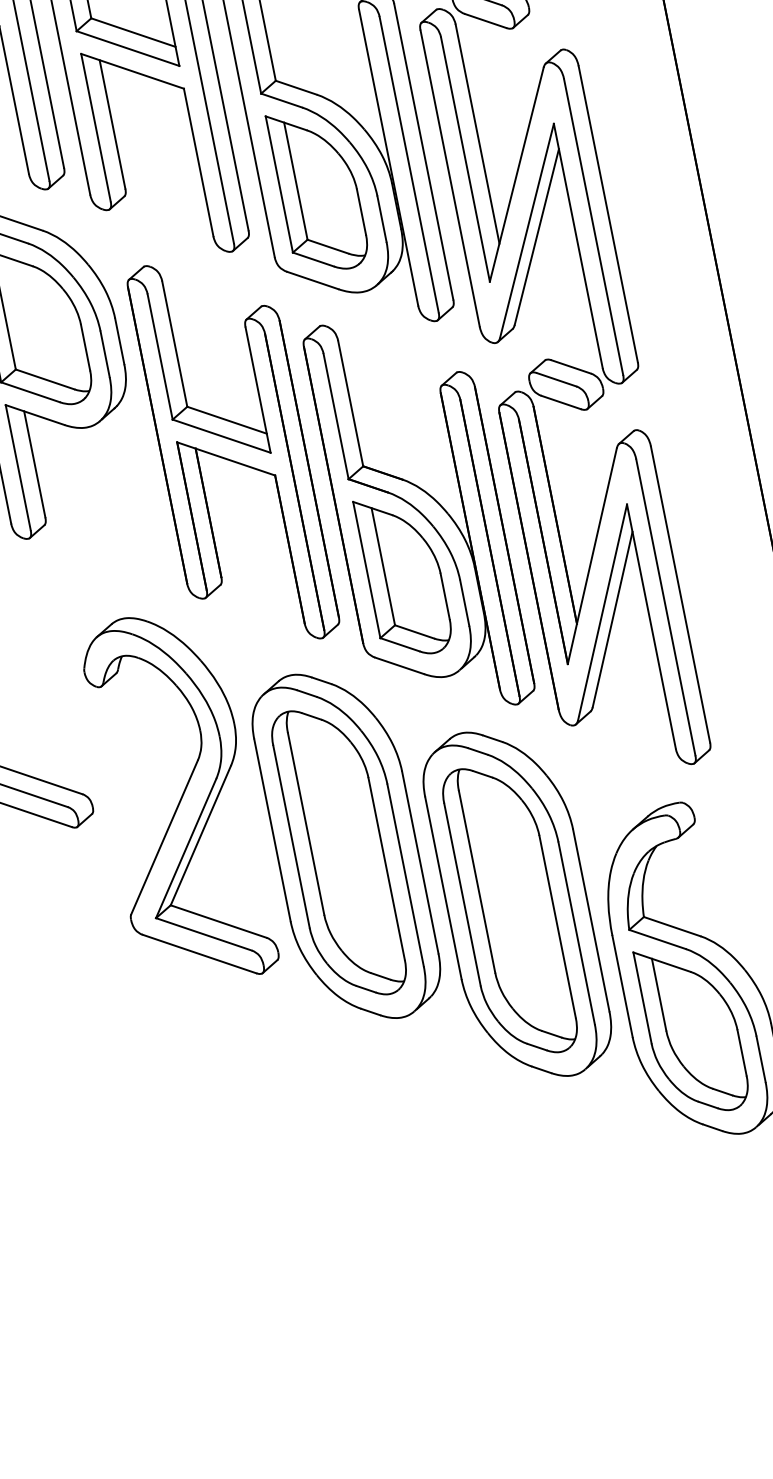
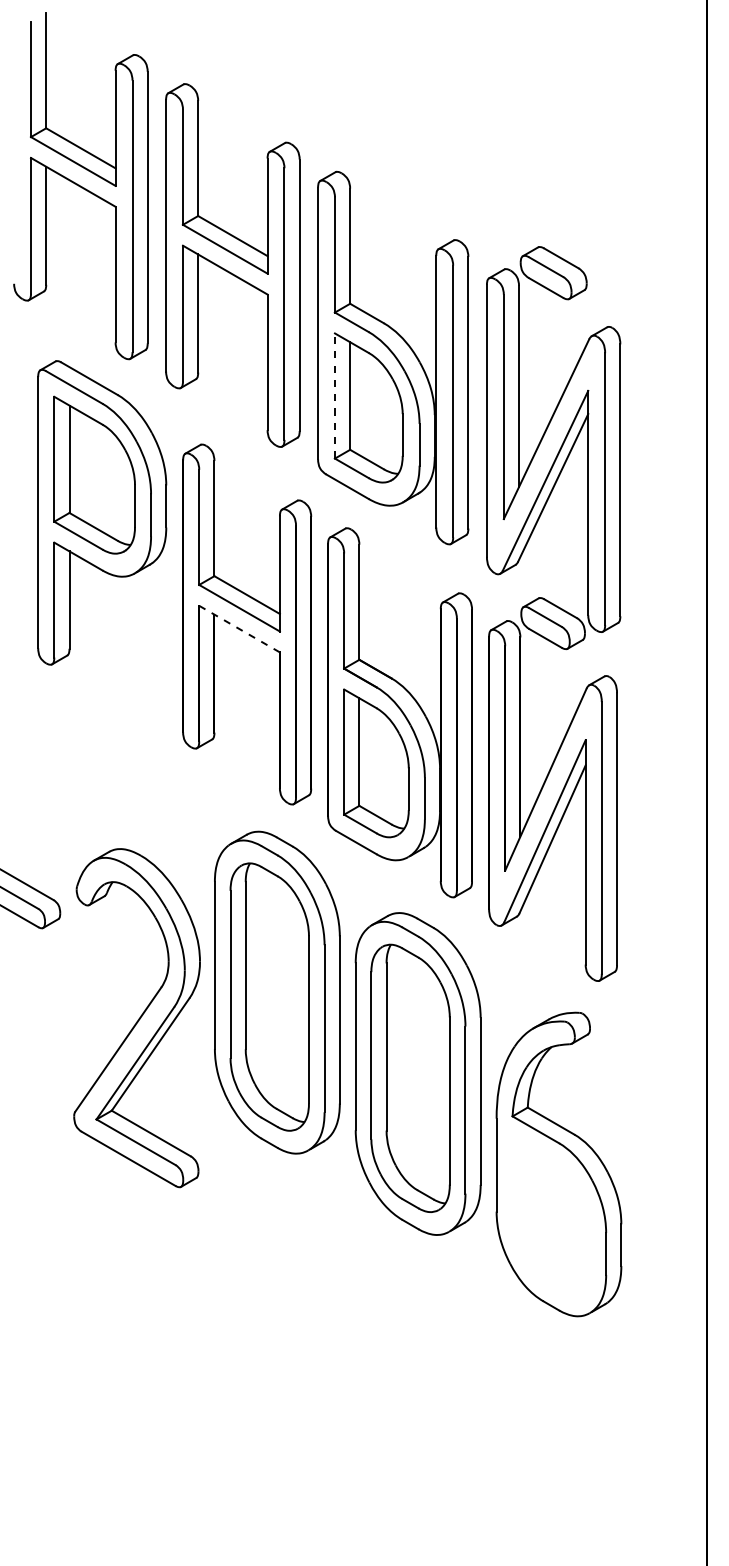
line: (278, 185) -> (334, 396), solid -> dashed
line: (226, 459) -> (239, 629), solid -> dashed
part: (177, 799) -> (136, 1018), moved
part: (693, 1029) -> (551, 1215), removed

